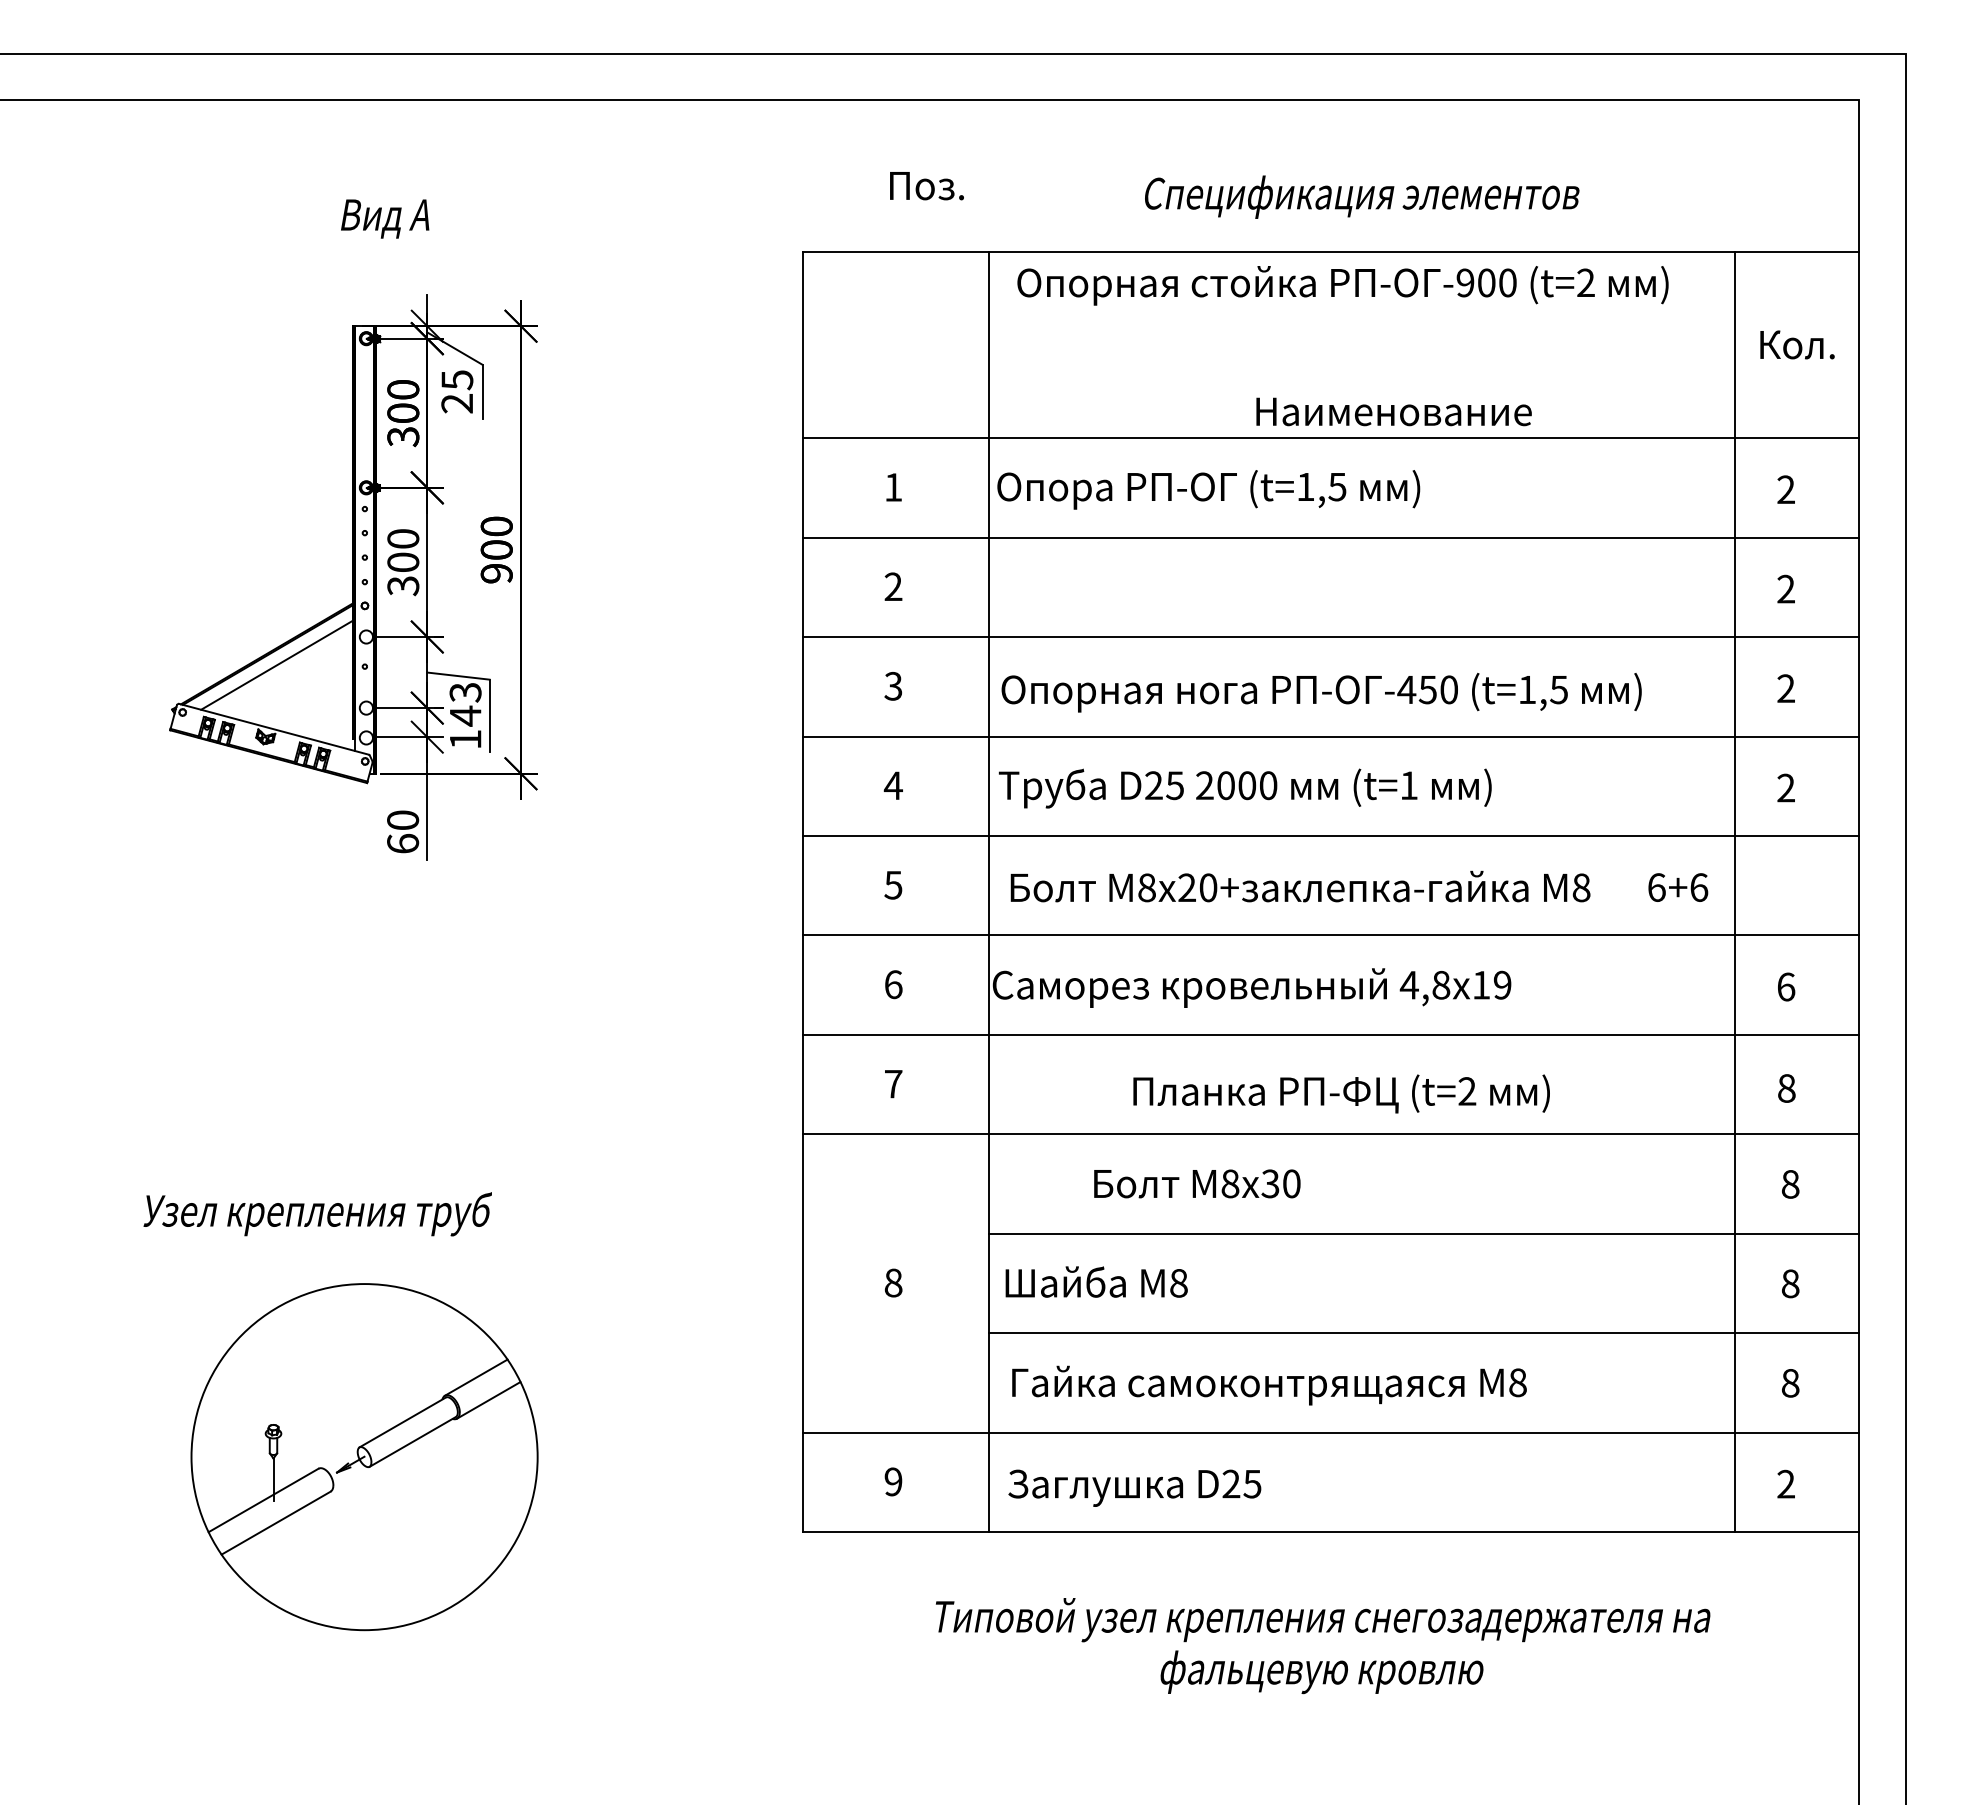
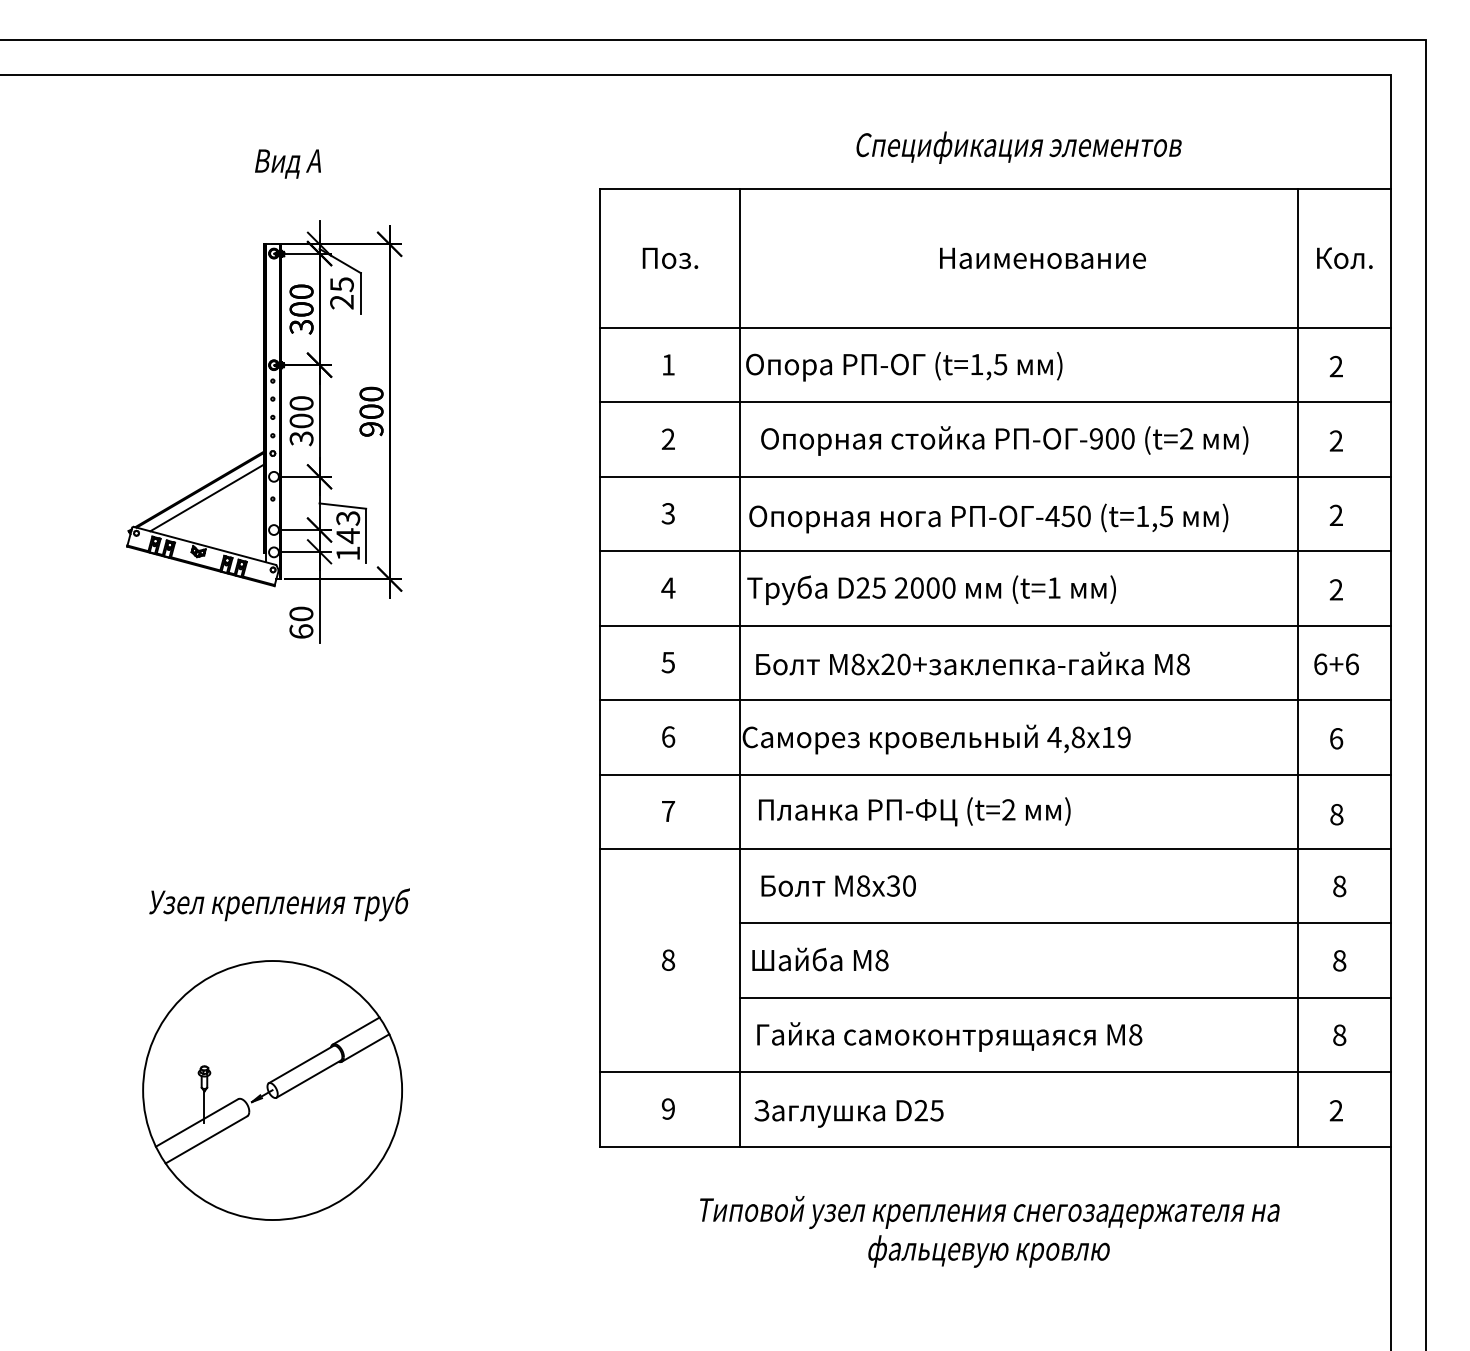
text: (927, 184) -> (670, 257), moved
text: (1342, 285) -> (1004, 440), moved
text: (1393, 410) -> (1042, 257), moved
text: (1678, 887) -> (1336, 664), moved
text: (1341, 1093) -> (914, 811), moved
text: (1196, 1183) -> (838, 885), moved
text: (317, 1213) -> (279, 904), moved

